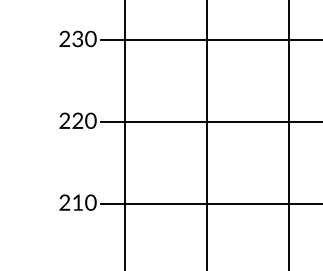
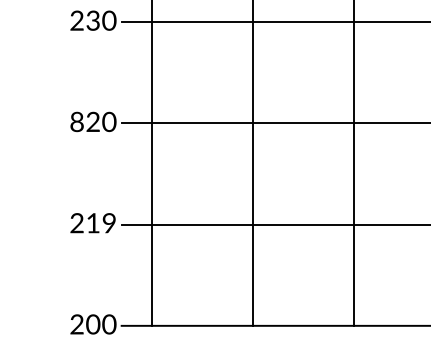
text: (64, 121) -> (76, 122), 220 -> 820
text: (91, 202) -> (109, 223), 210 -> 219

